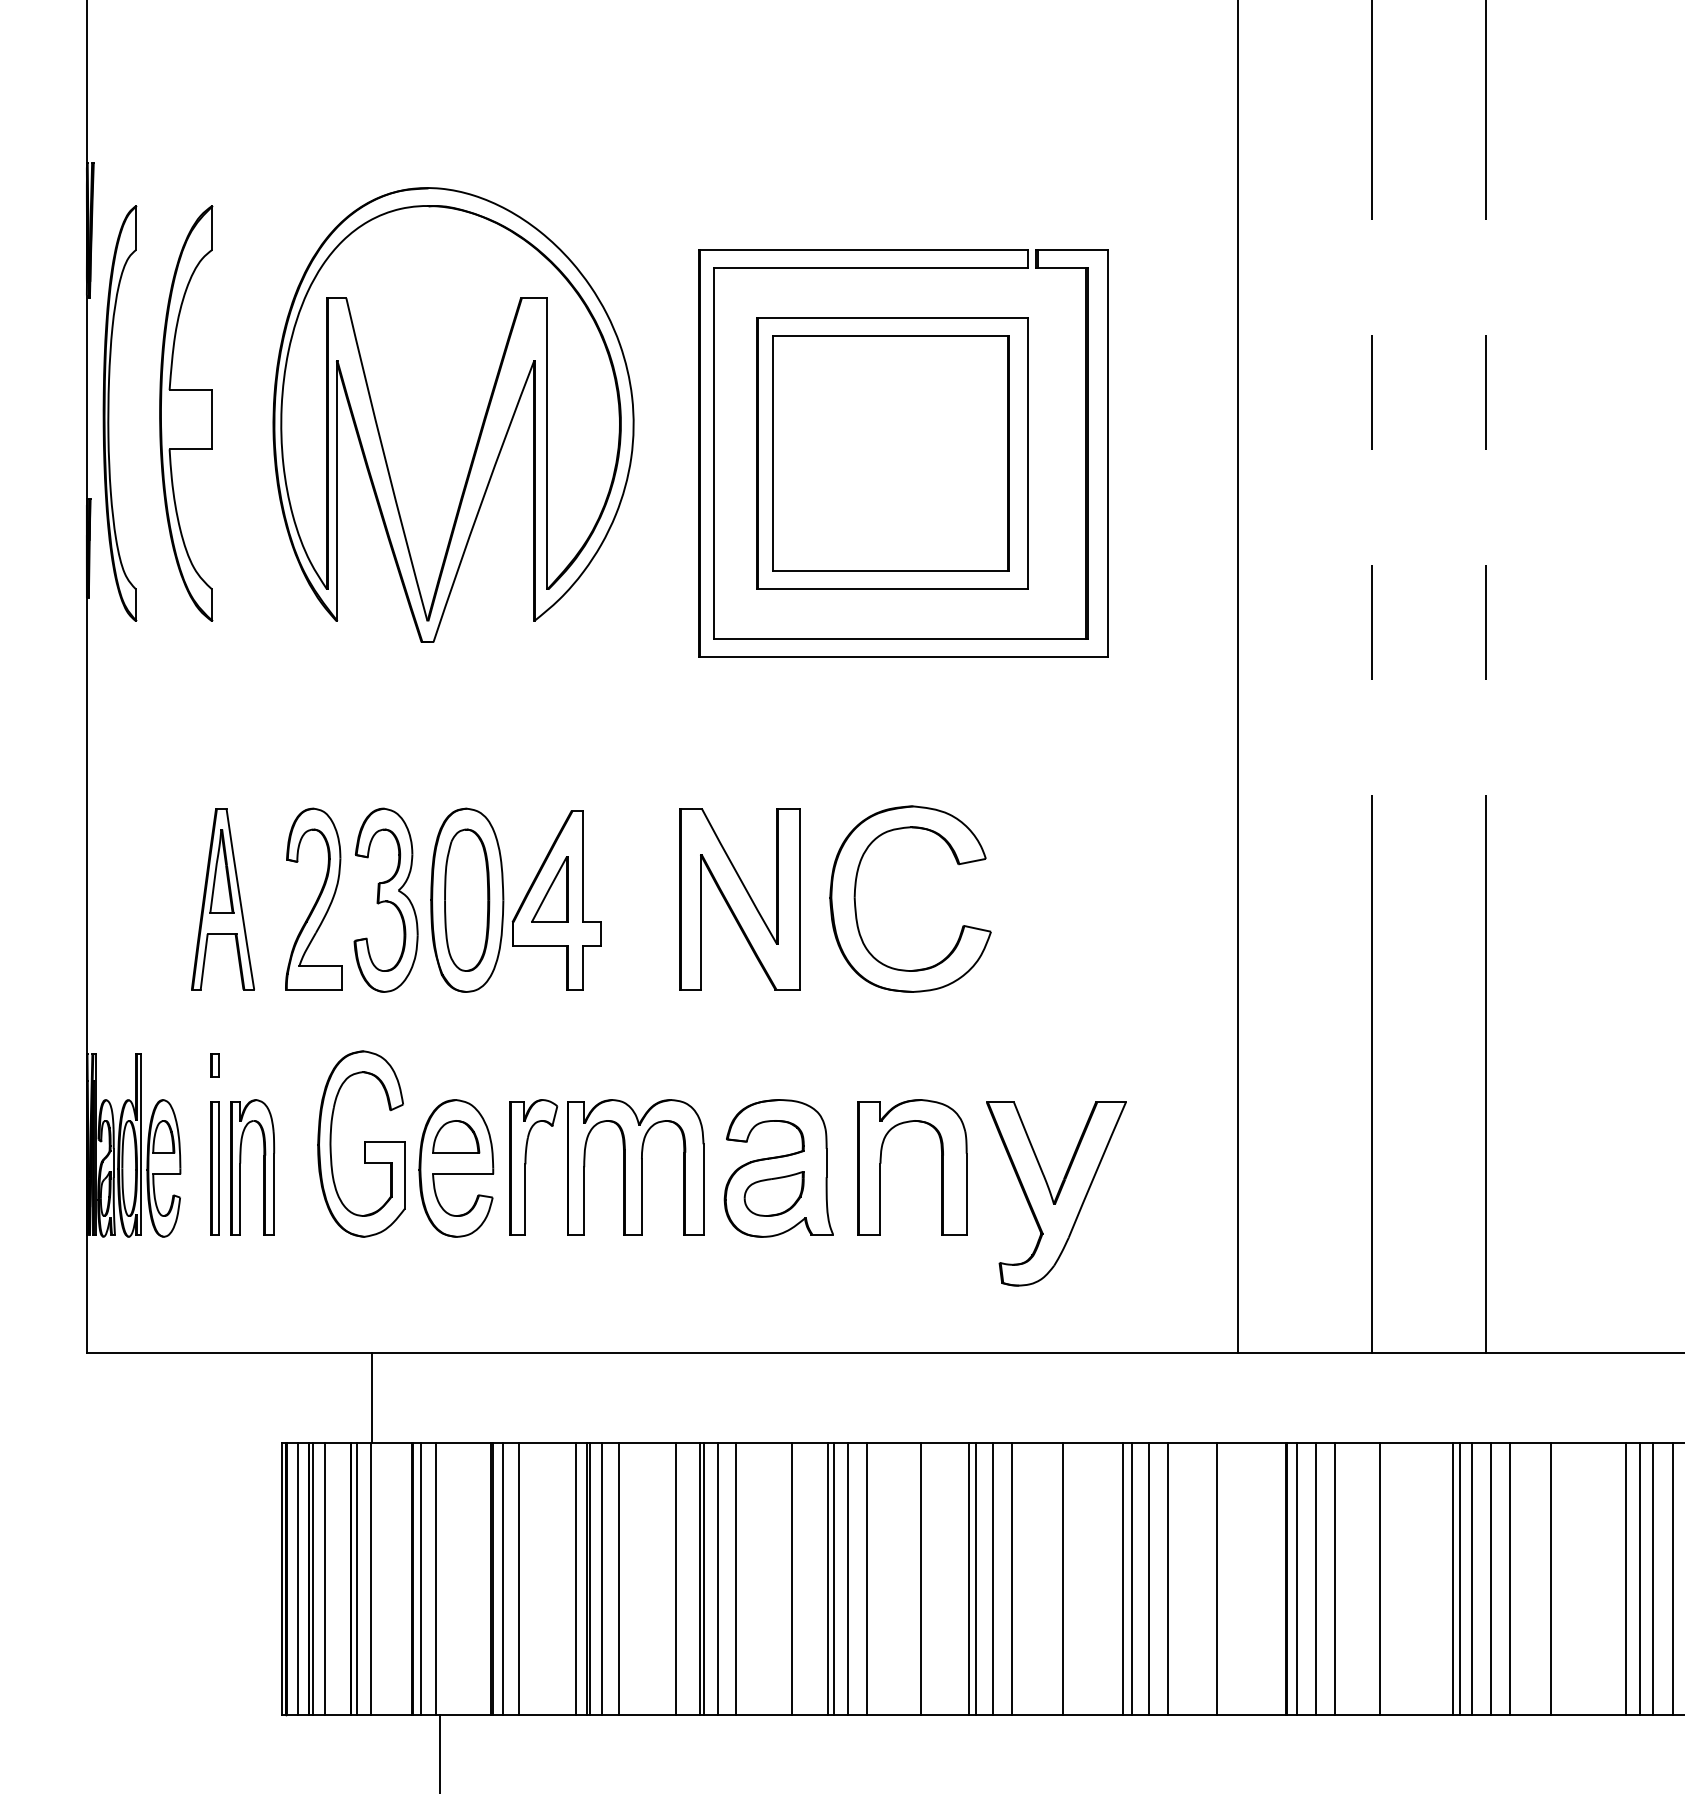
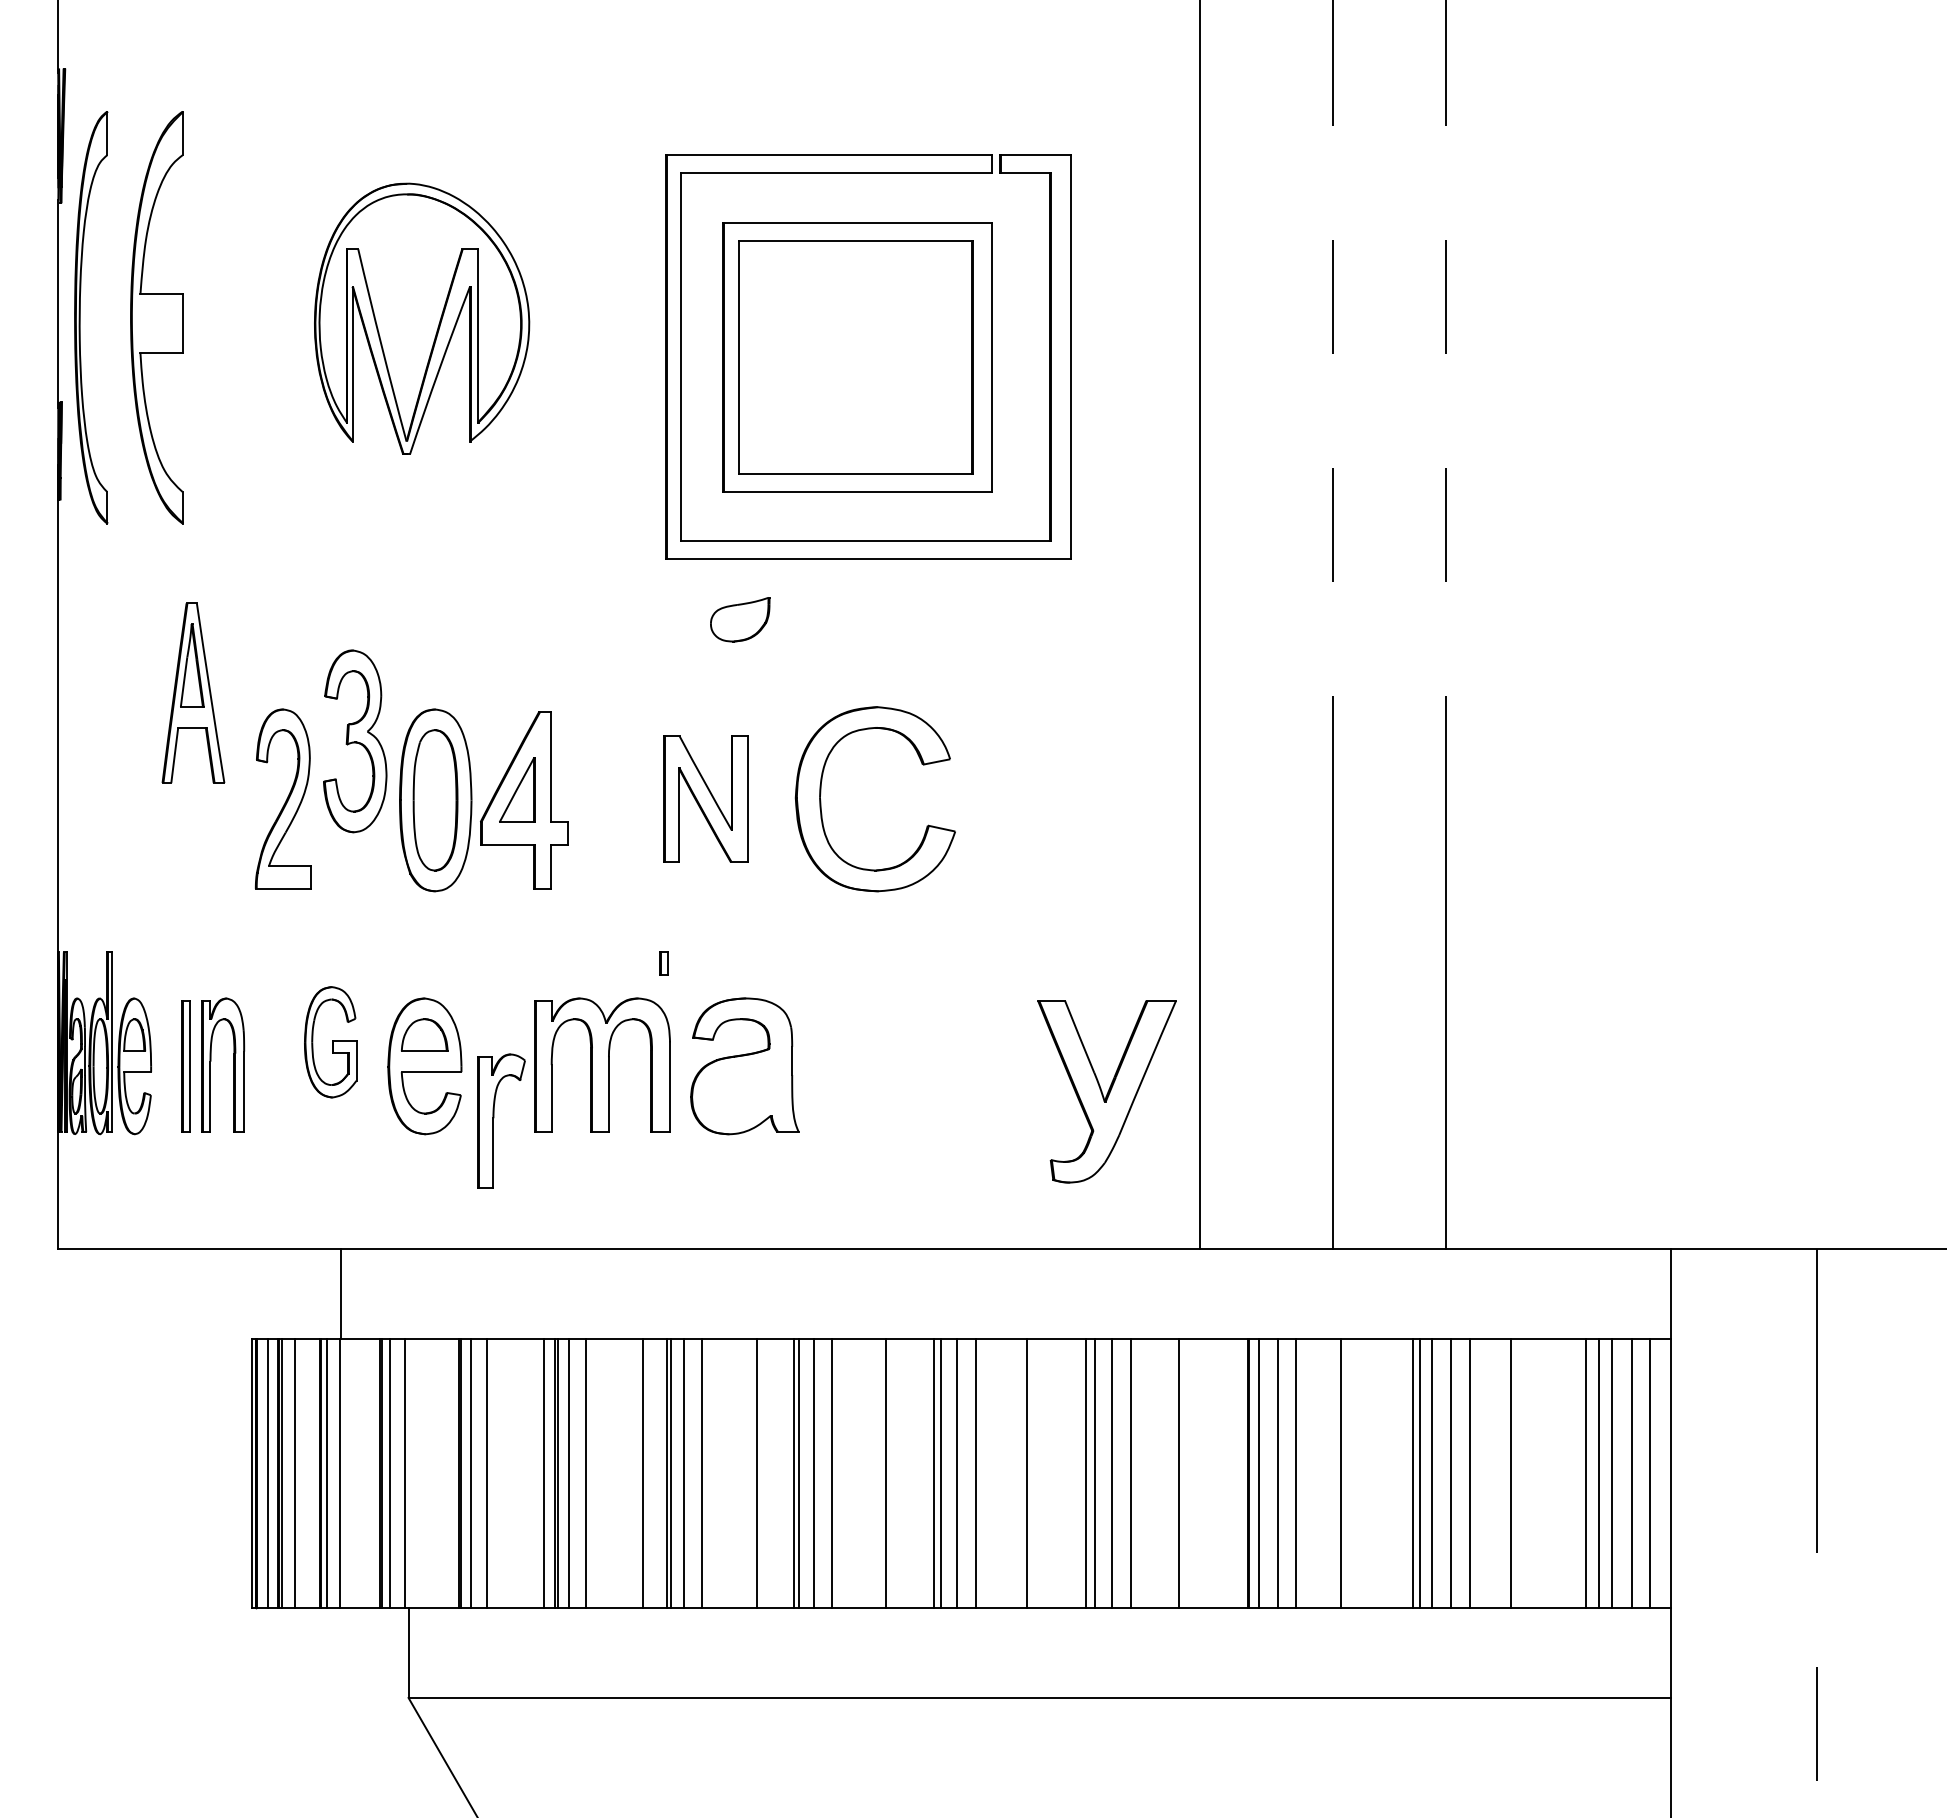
part: (452, 414) -> (421, 318), size x0.6
part: (223, 898) -> (193, 692), moved
part: (739, 898) -> (705, 798), size x0.7
part: (386, 900) -> (355, 741), moved
part: (215, 1064) -> (663, 963), moved
part: (361, 1144) -> (330, 1042), size x0.6
part: (526, 1163) -> (494, 1117), moved
part: (881, 1166) -> (846, 1064), removed
part: (774, 1193) -> (740, 619), moved
part: (1055, 1193) -> (1106, 1091), moved

